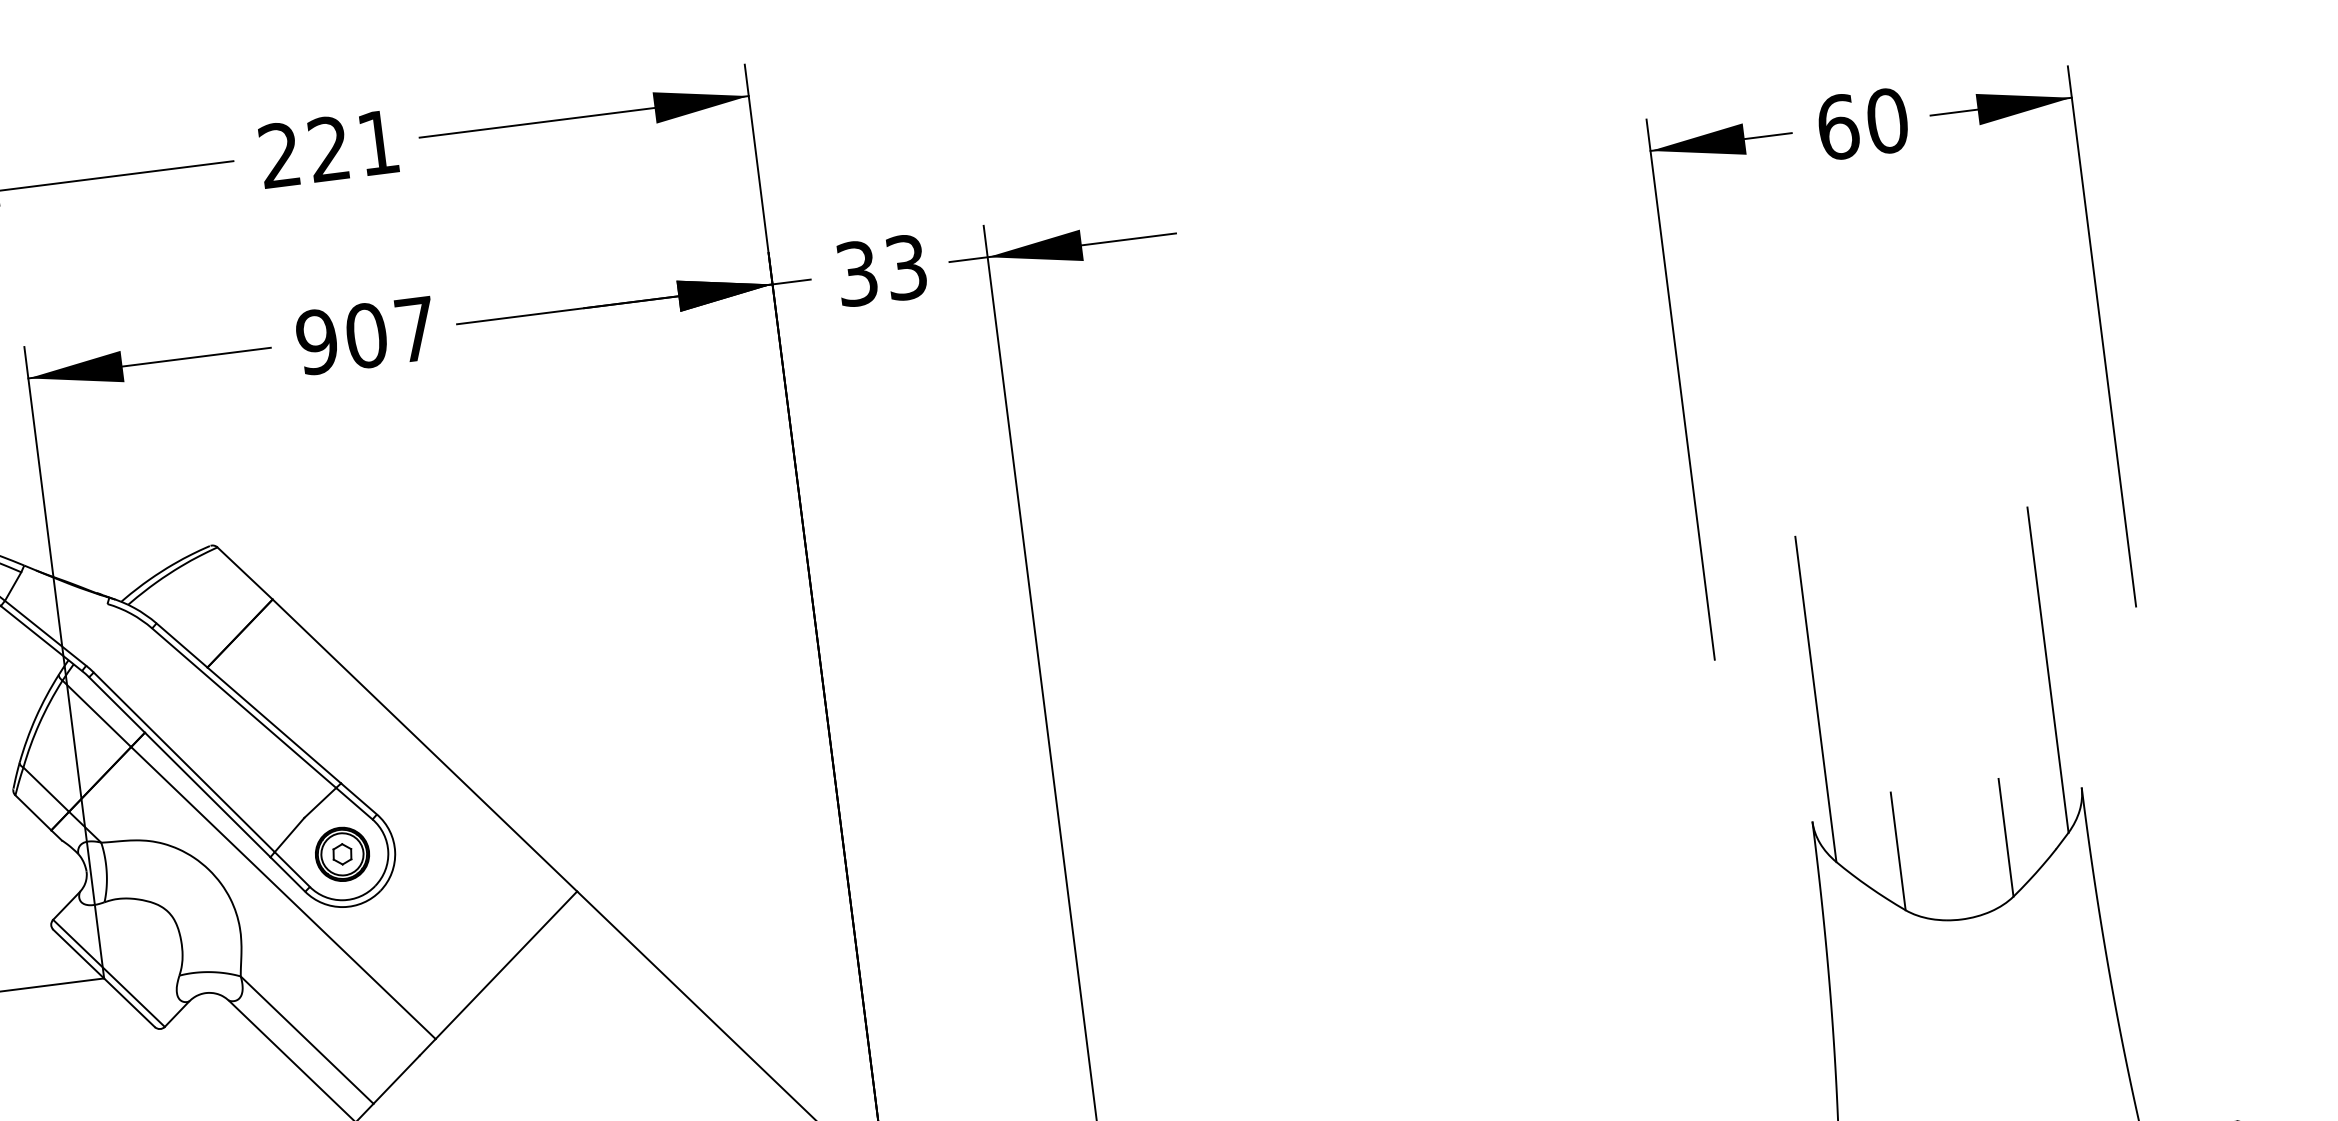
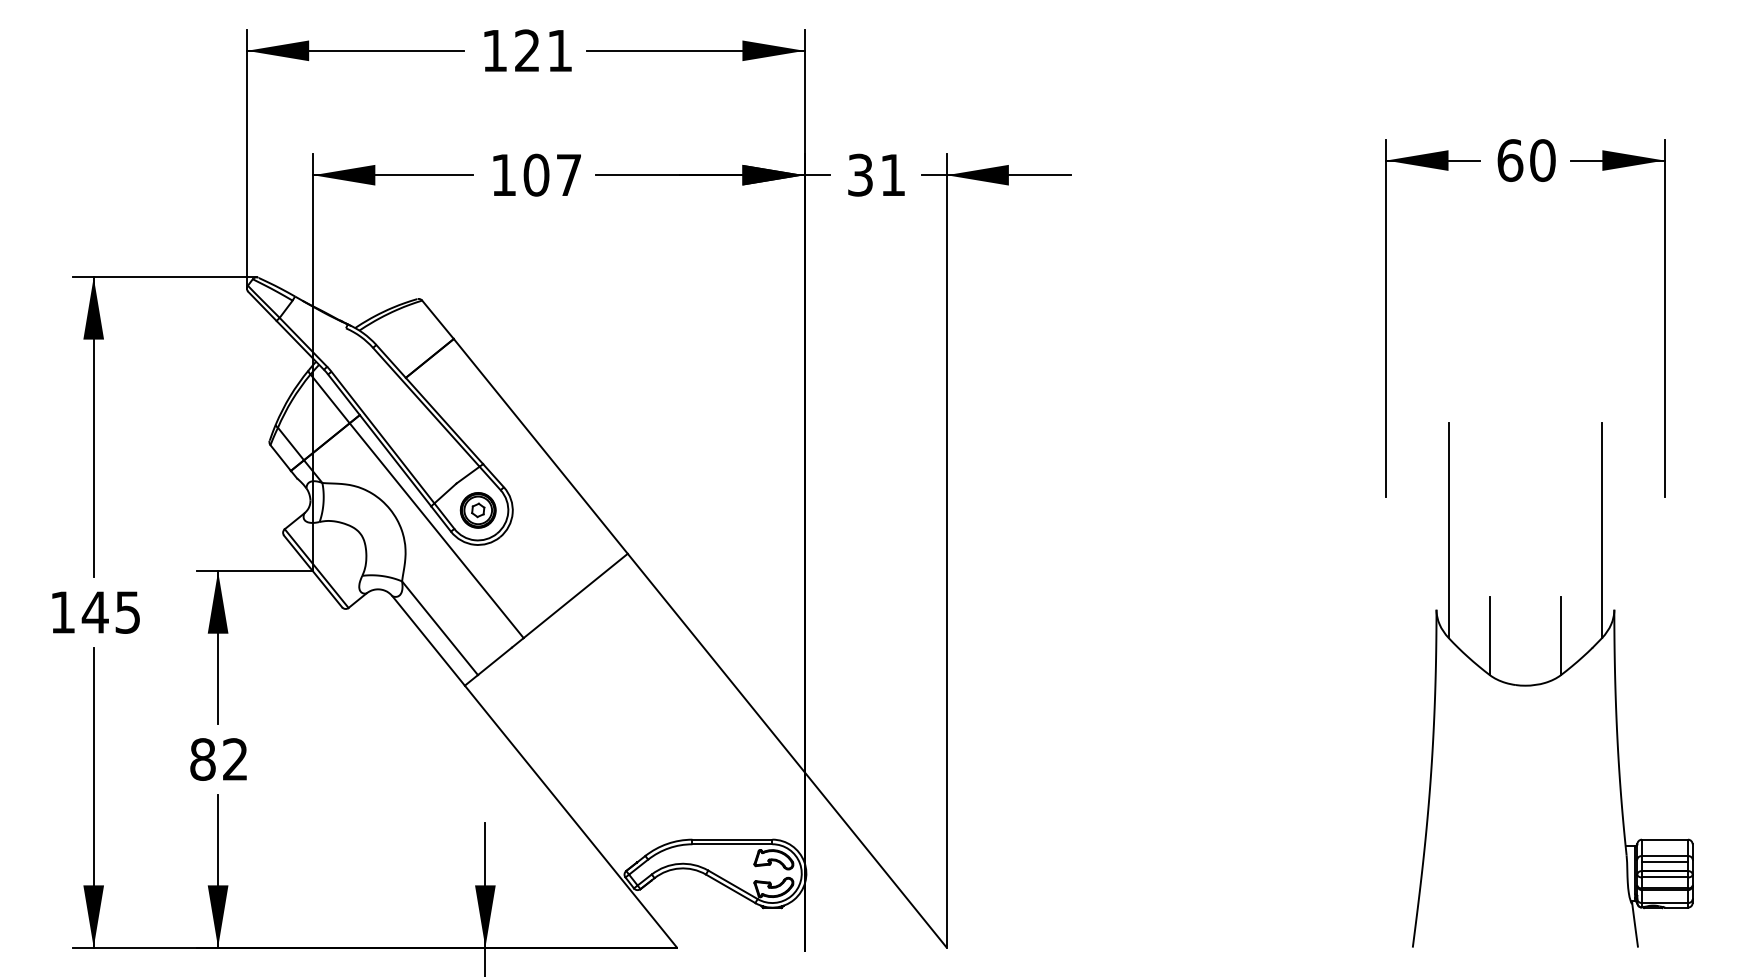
text: (279, 154) -> (494, 50), 221 -> 121
text: (905, 266) -> (892, 174), 33 -> 31
text: (316, 340) -> (503, 174), 907 -> 107

